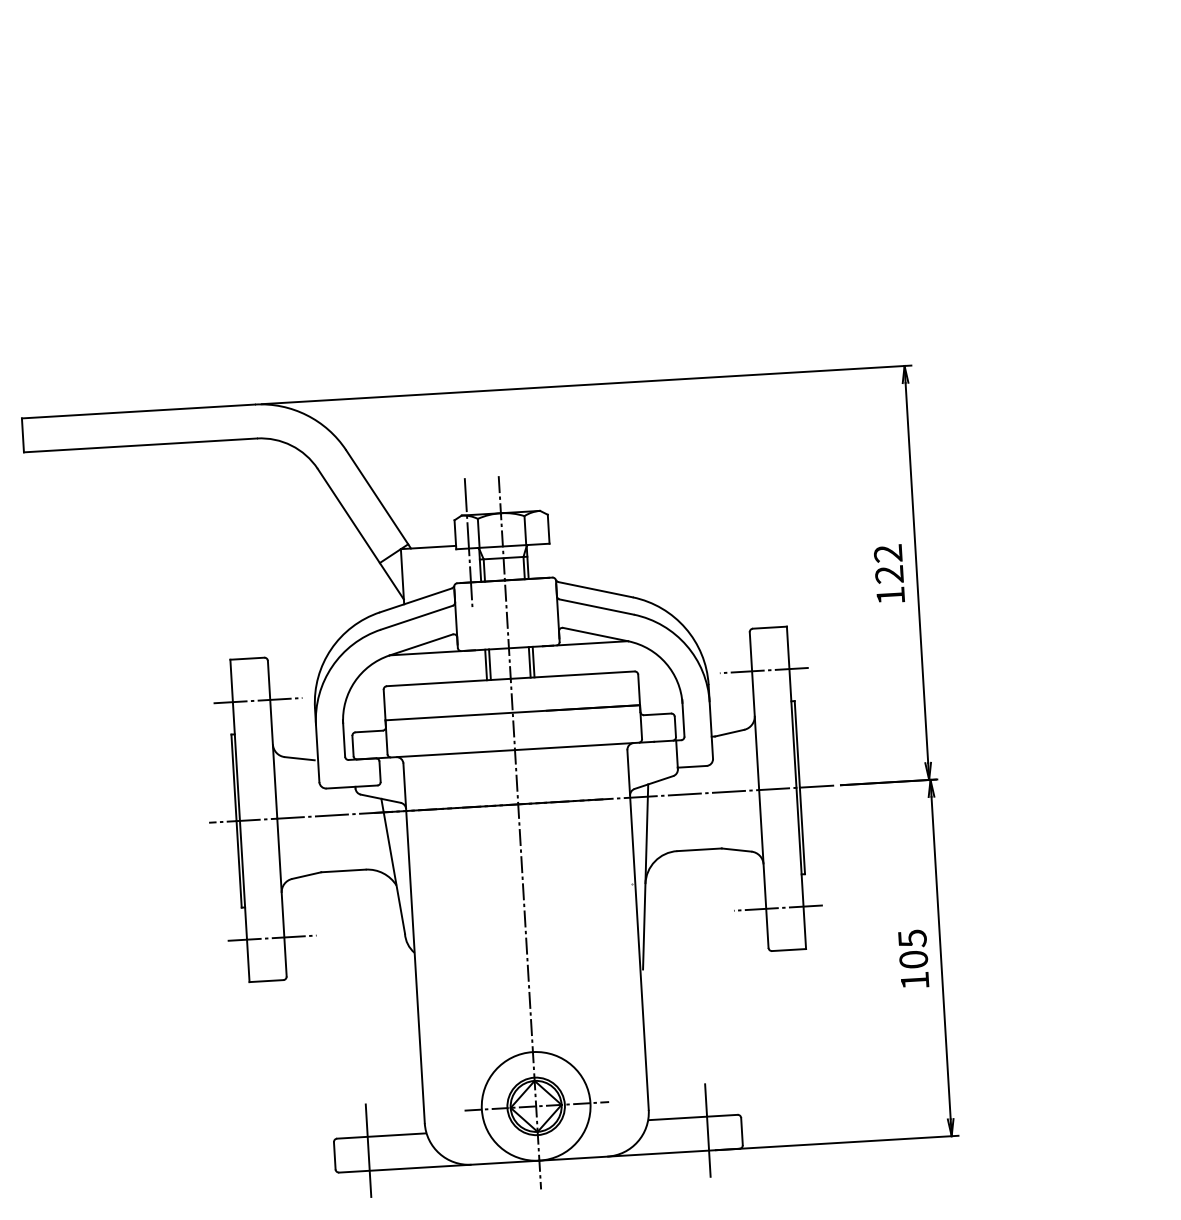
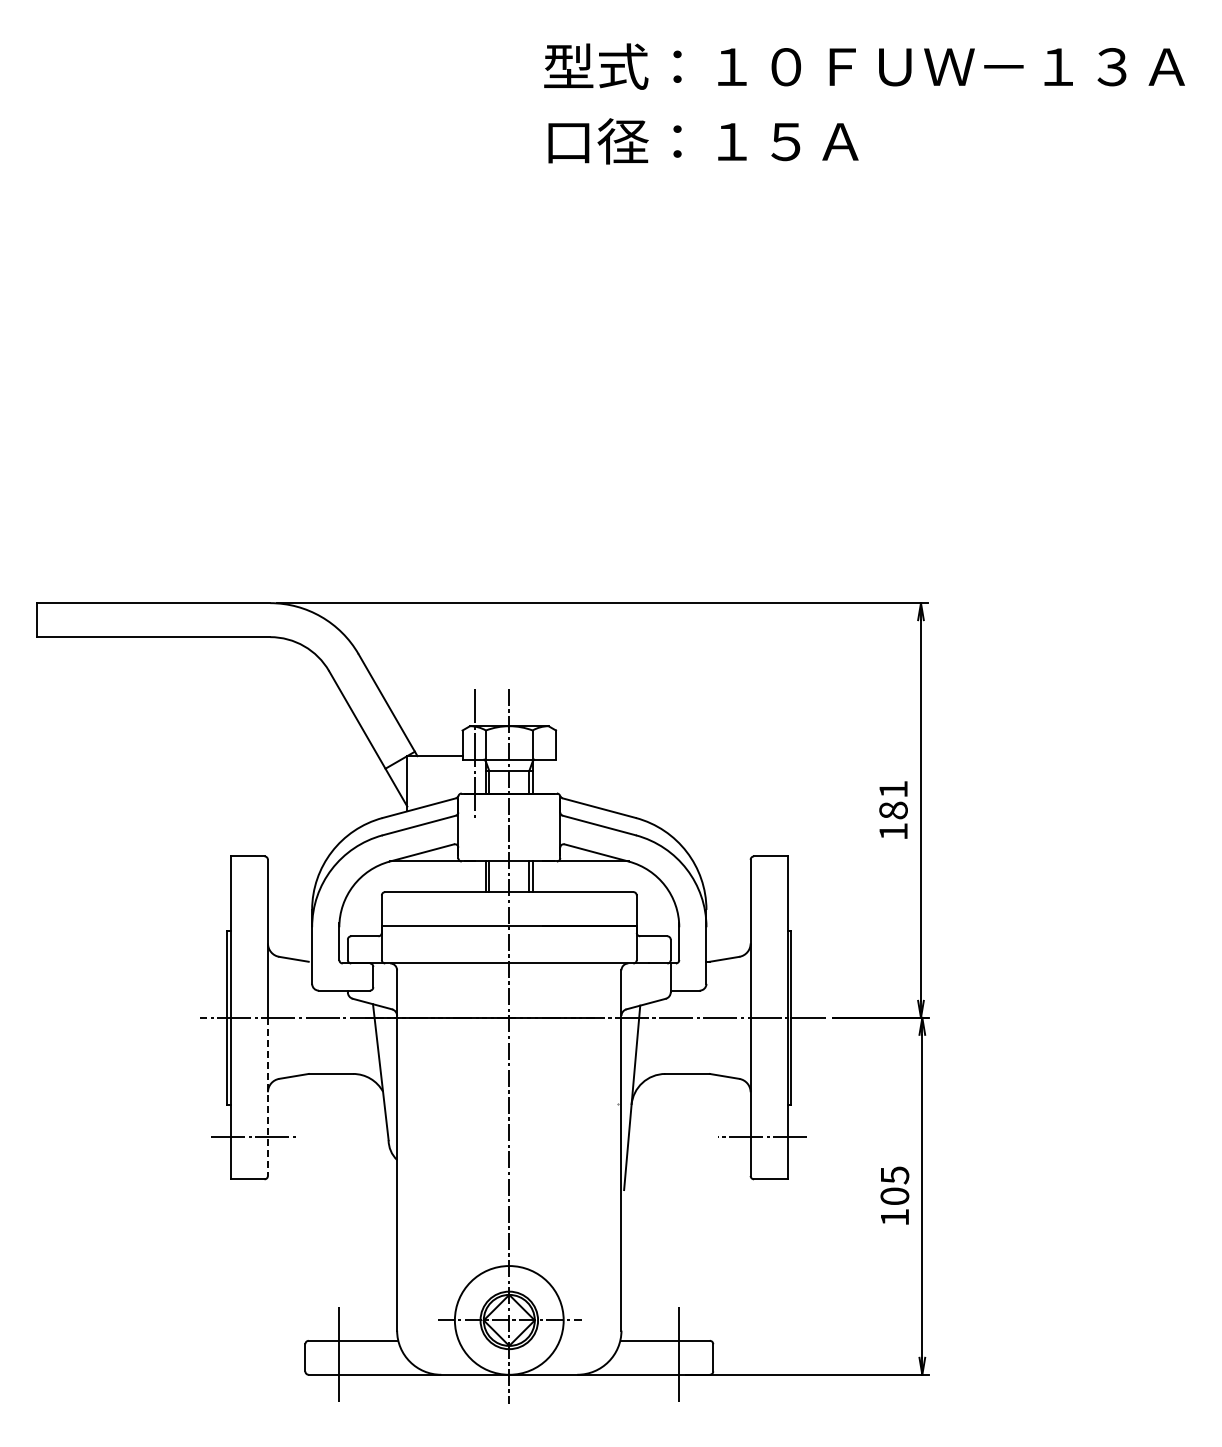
text: (888, 563) -> (893, 799), 122 -> 181
line: (763, 670) -> (762, 898), removed
line: (257, 700) -> (255, 898), removed
line: (281, 898) -> (267, 1097), solid -> dashed

